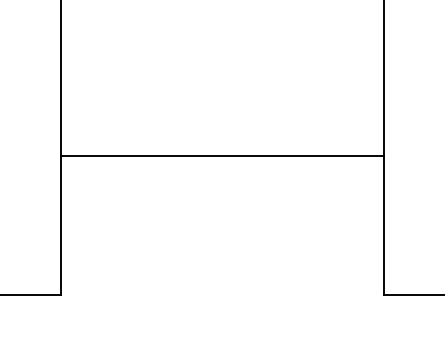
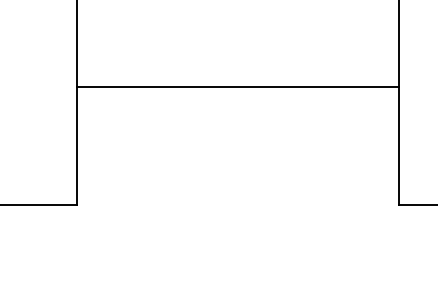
line: (222, 156) -> (237, 87), moved

